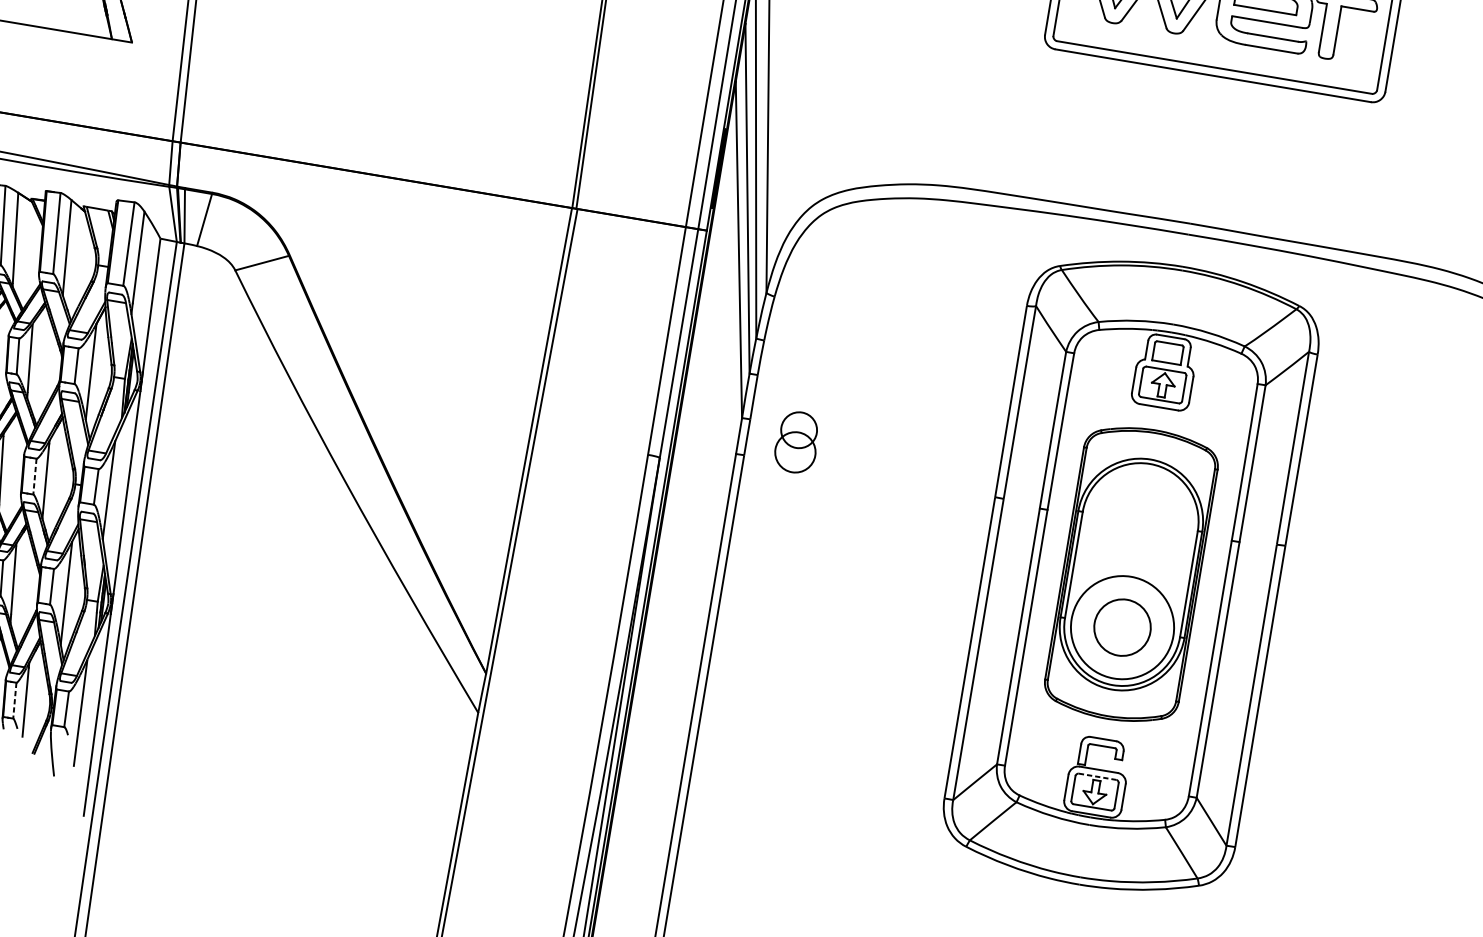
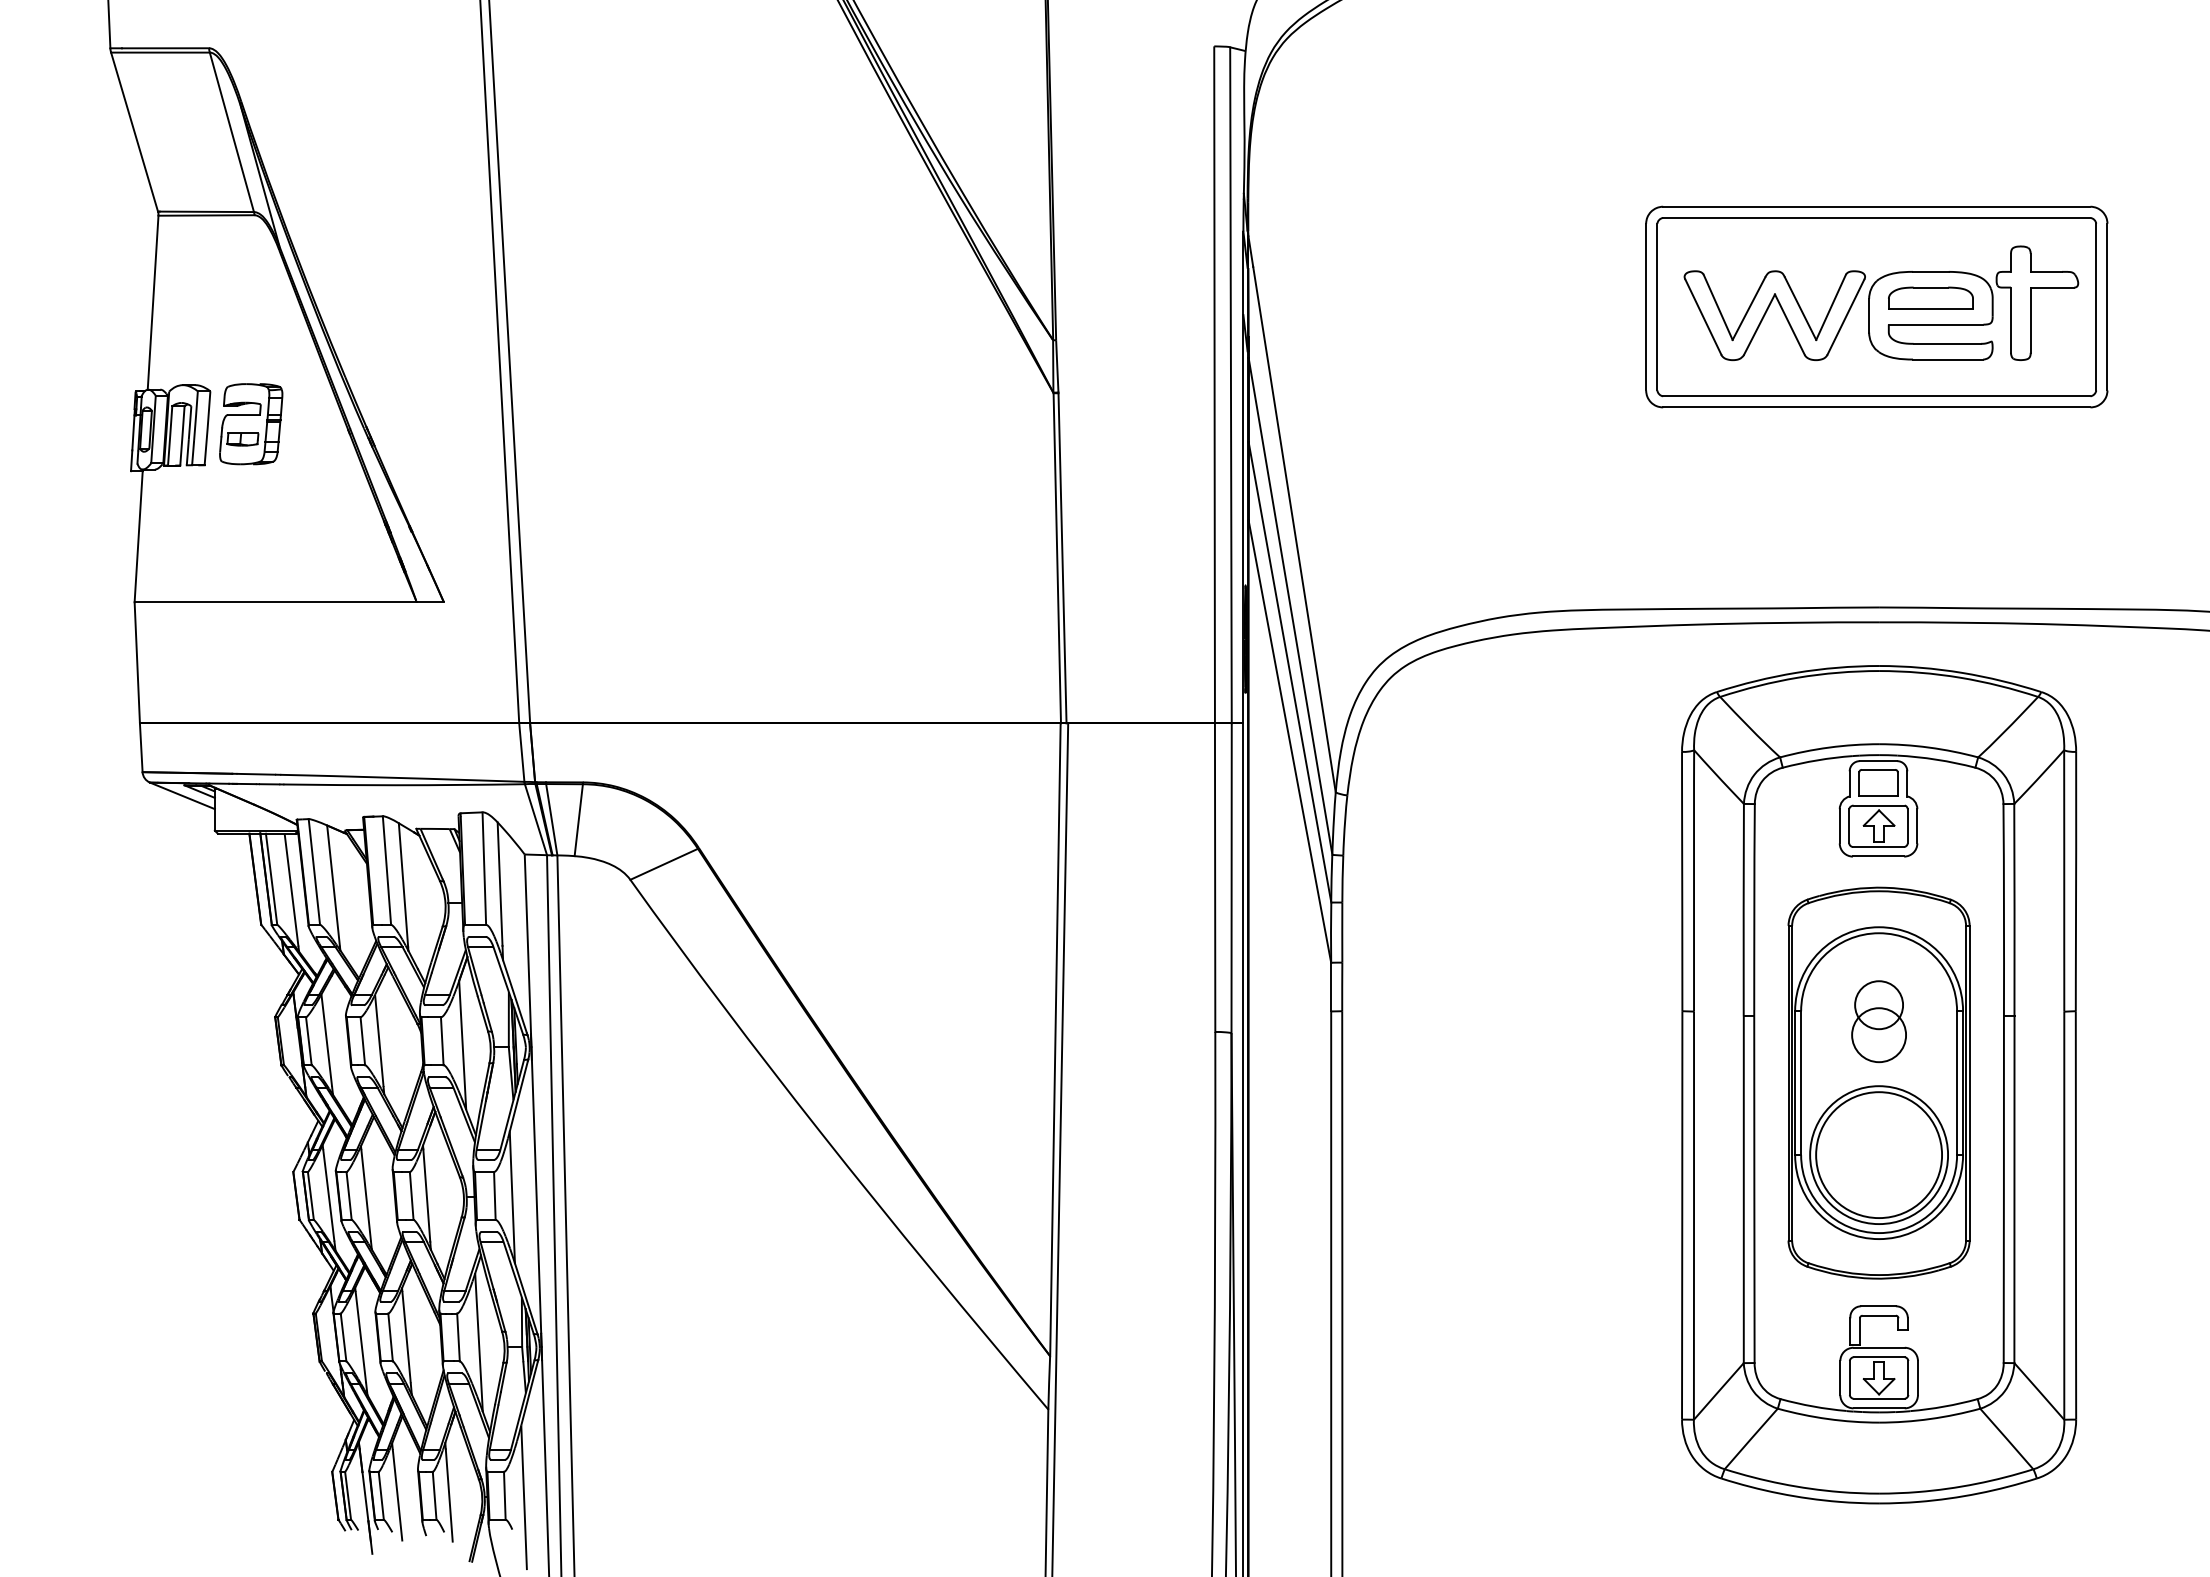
part: (796, 442) -> (1878, 1021), moved
line: (34, 477) -> (411, 1196), dashed -> solid
circle: (1122, 627) -> (1879, 1155), size x1.67
line: (14, 701) -> (434, 1496), dashed -> solid
line: (1097, 777) -> (1879, 1357), dashed -> solid

